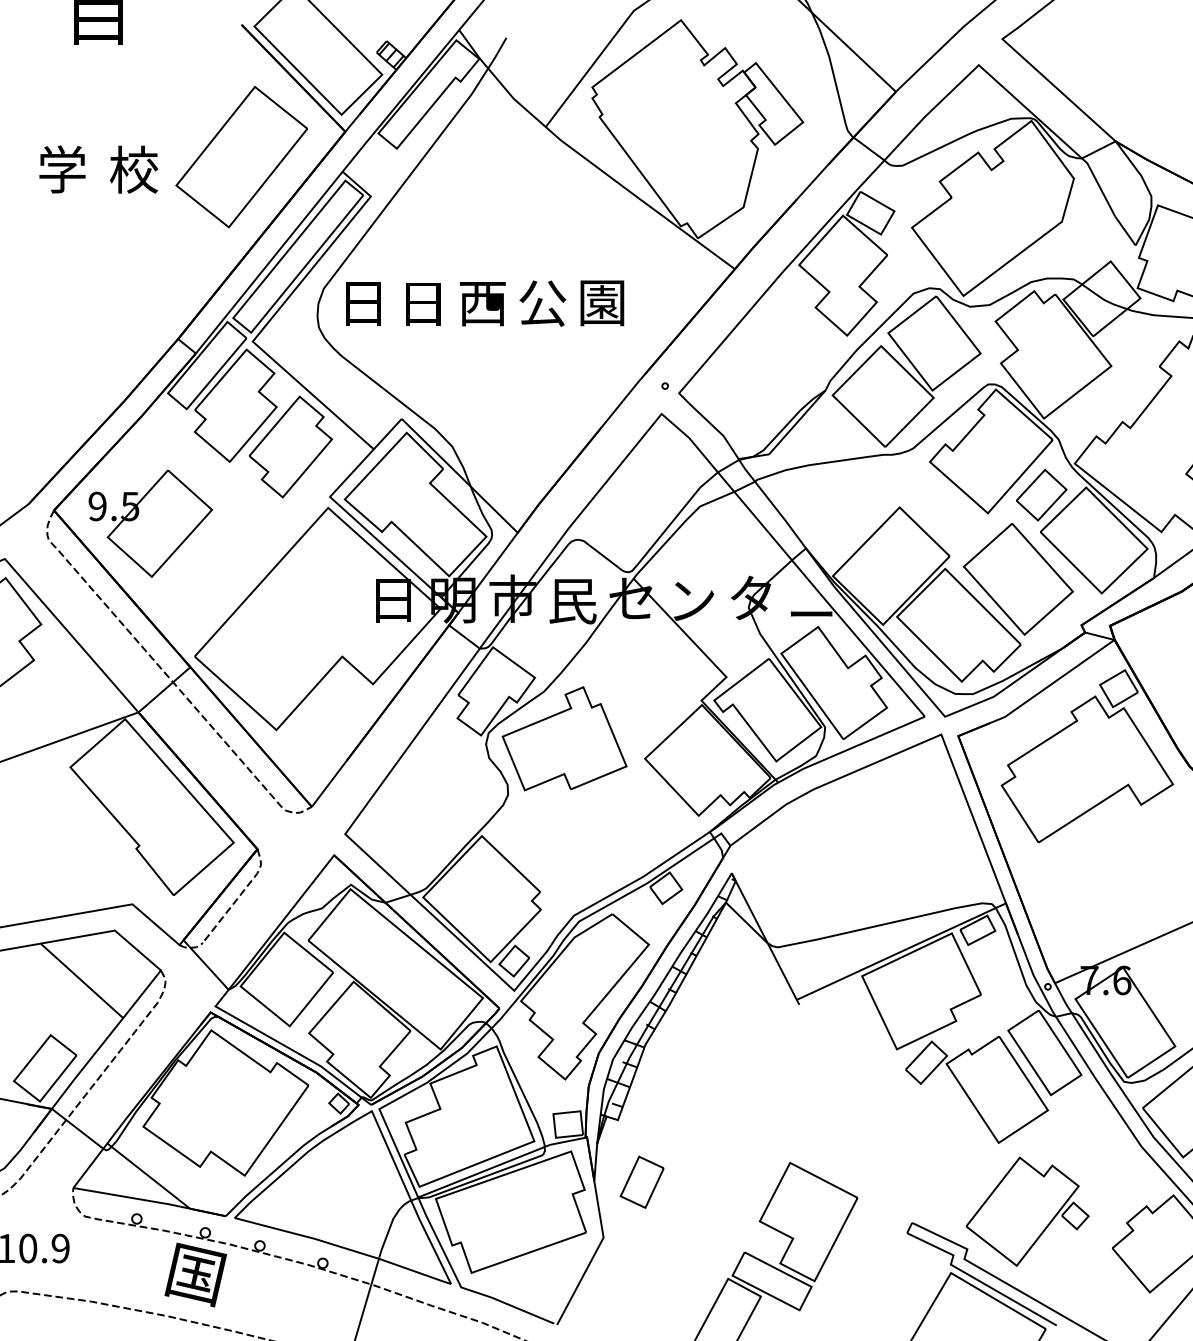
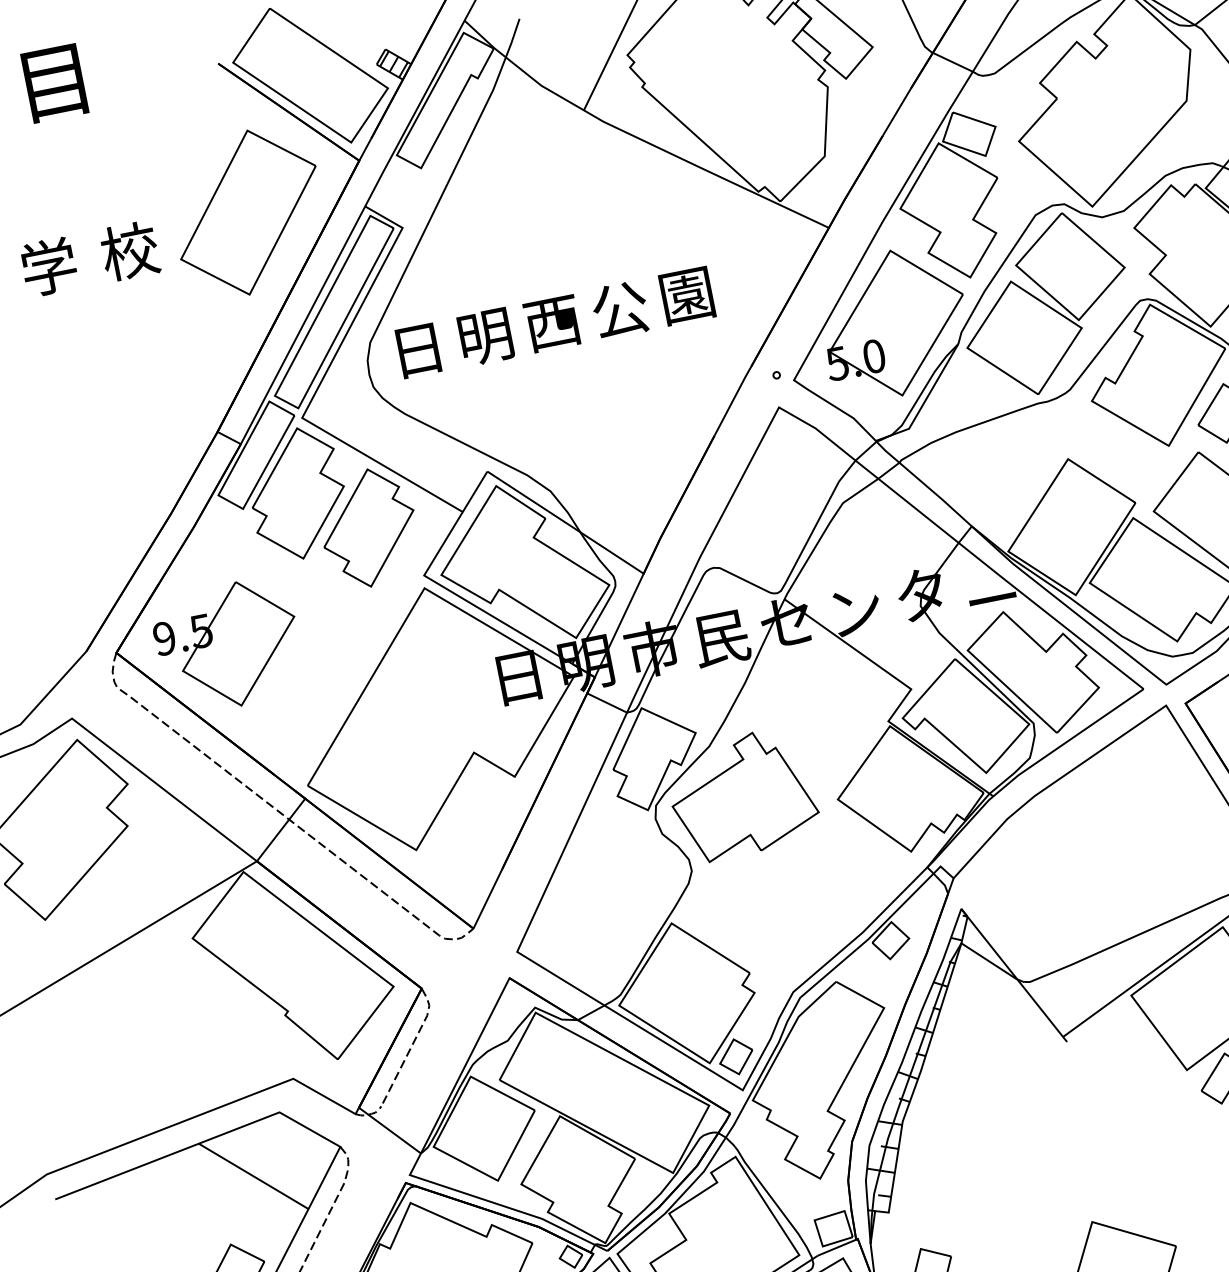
text: (423, 304) -> (486, 337), 日 -> 明
part: (773, 361) -> (893, 323), added

